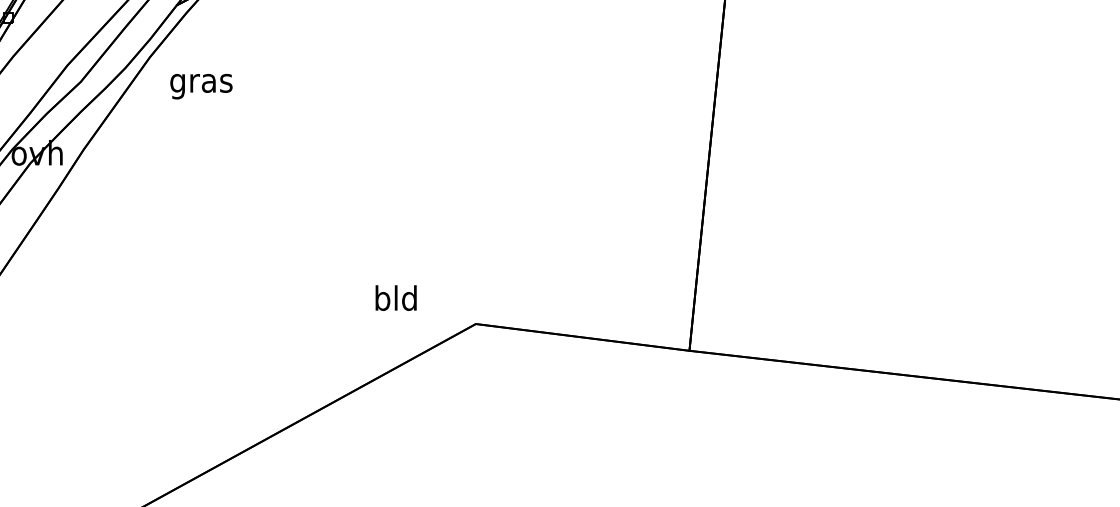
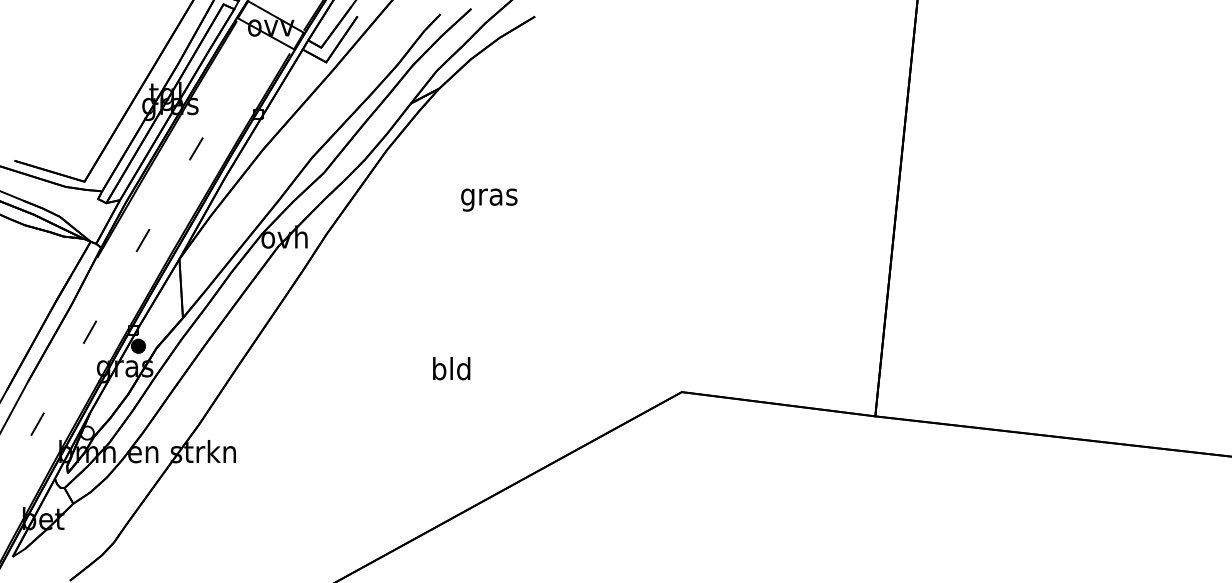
text: (201, 85) -> (489, 199), moved
text: (395, 297) -> (451, 368), moved

